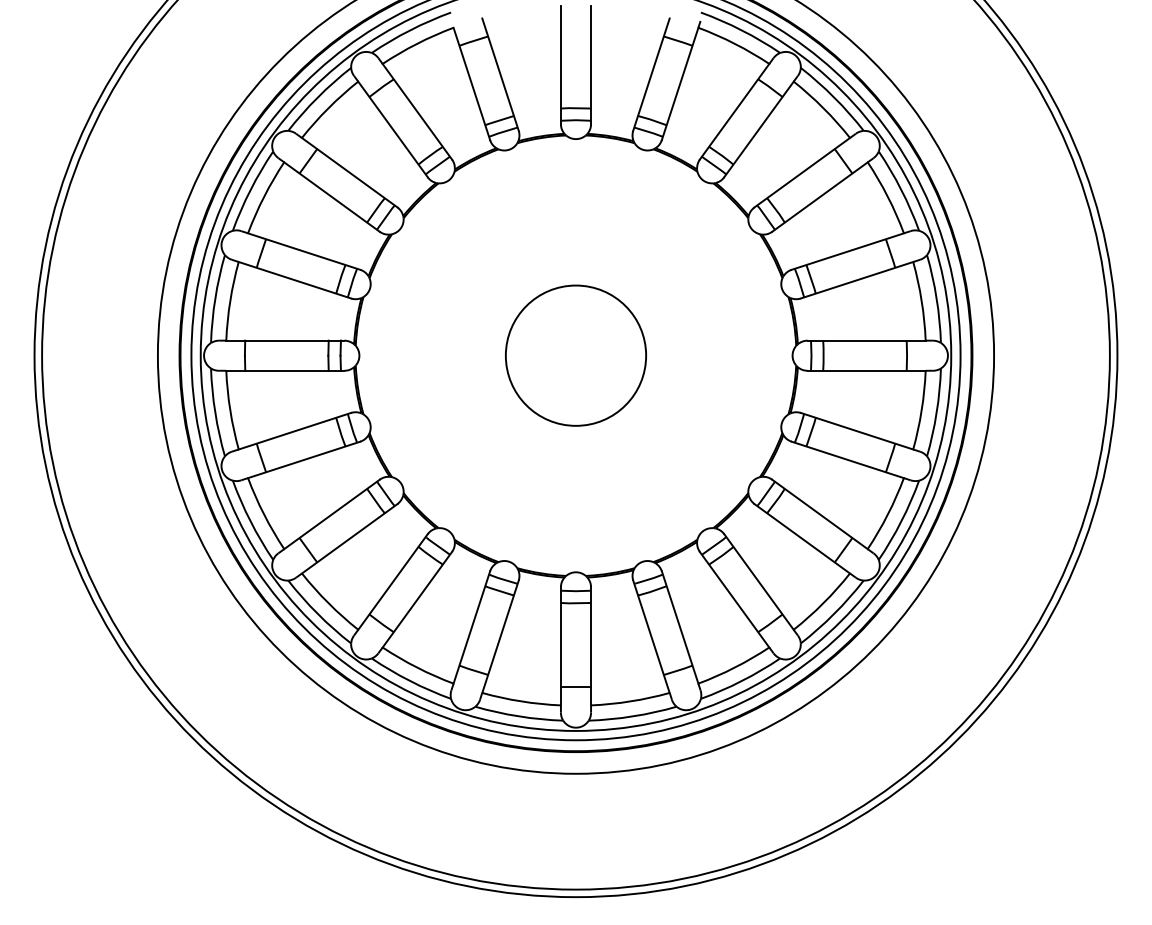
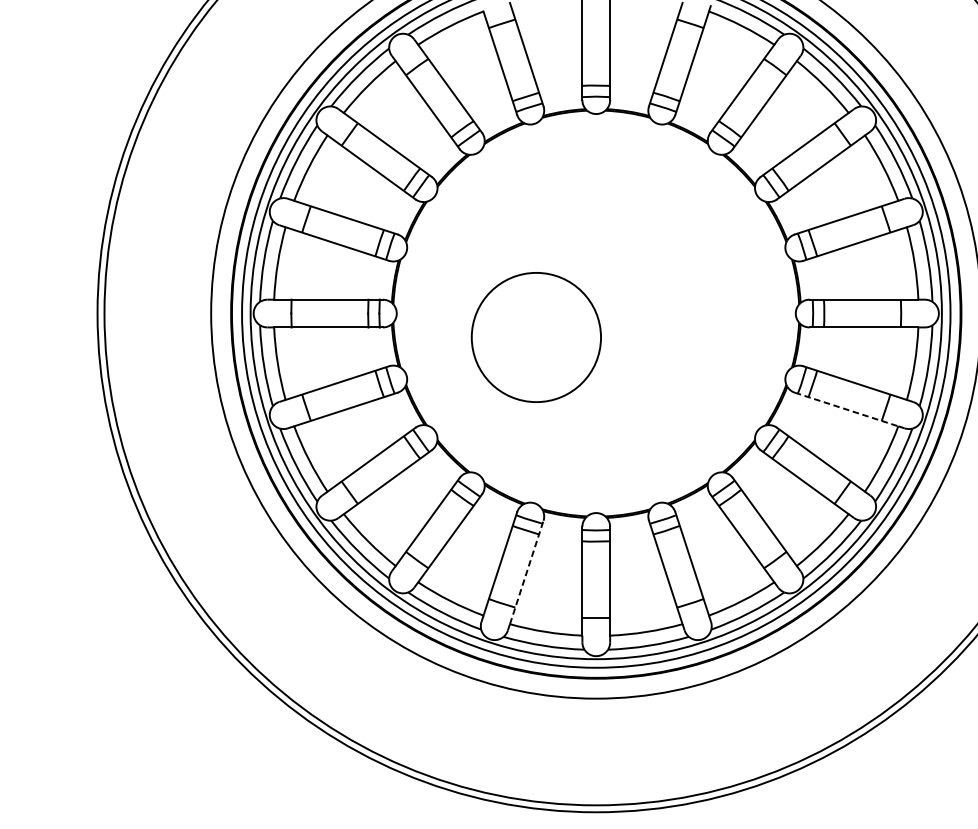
circle: (575, 355) -> (535, 337), moved
line: (848, 460) -> (847, 410), solid -> dashed
line: (500, 636) -> (526, 572), solid -> dashed

